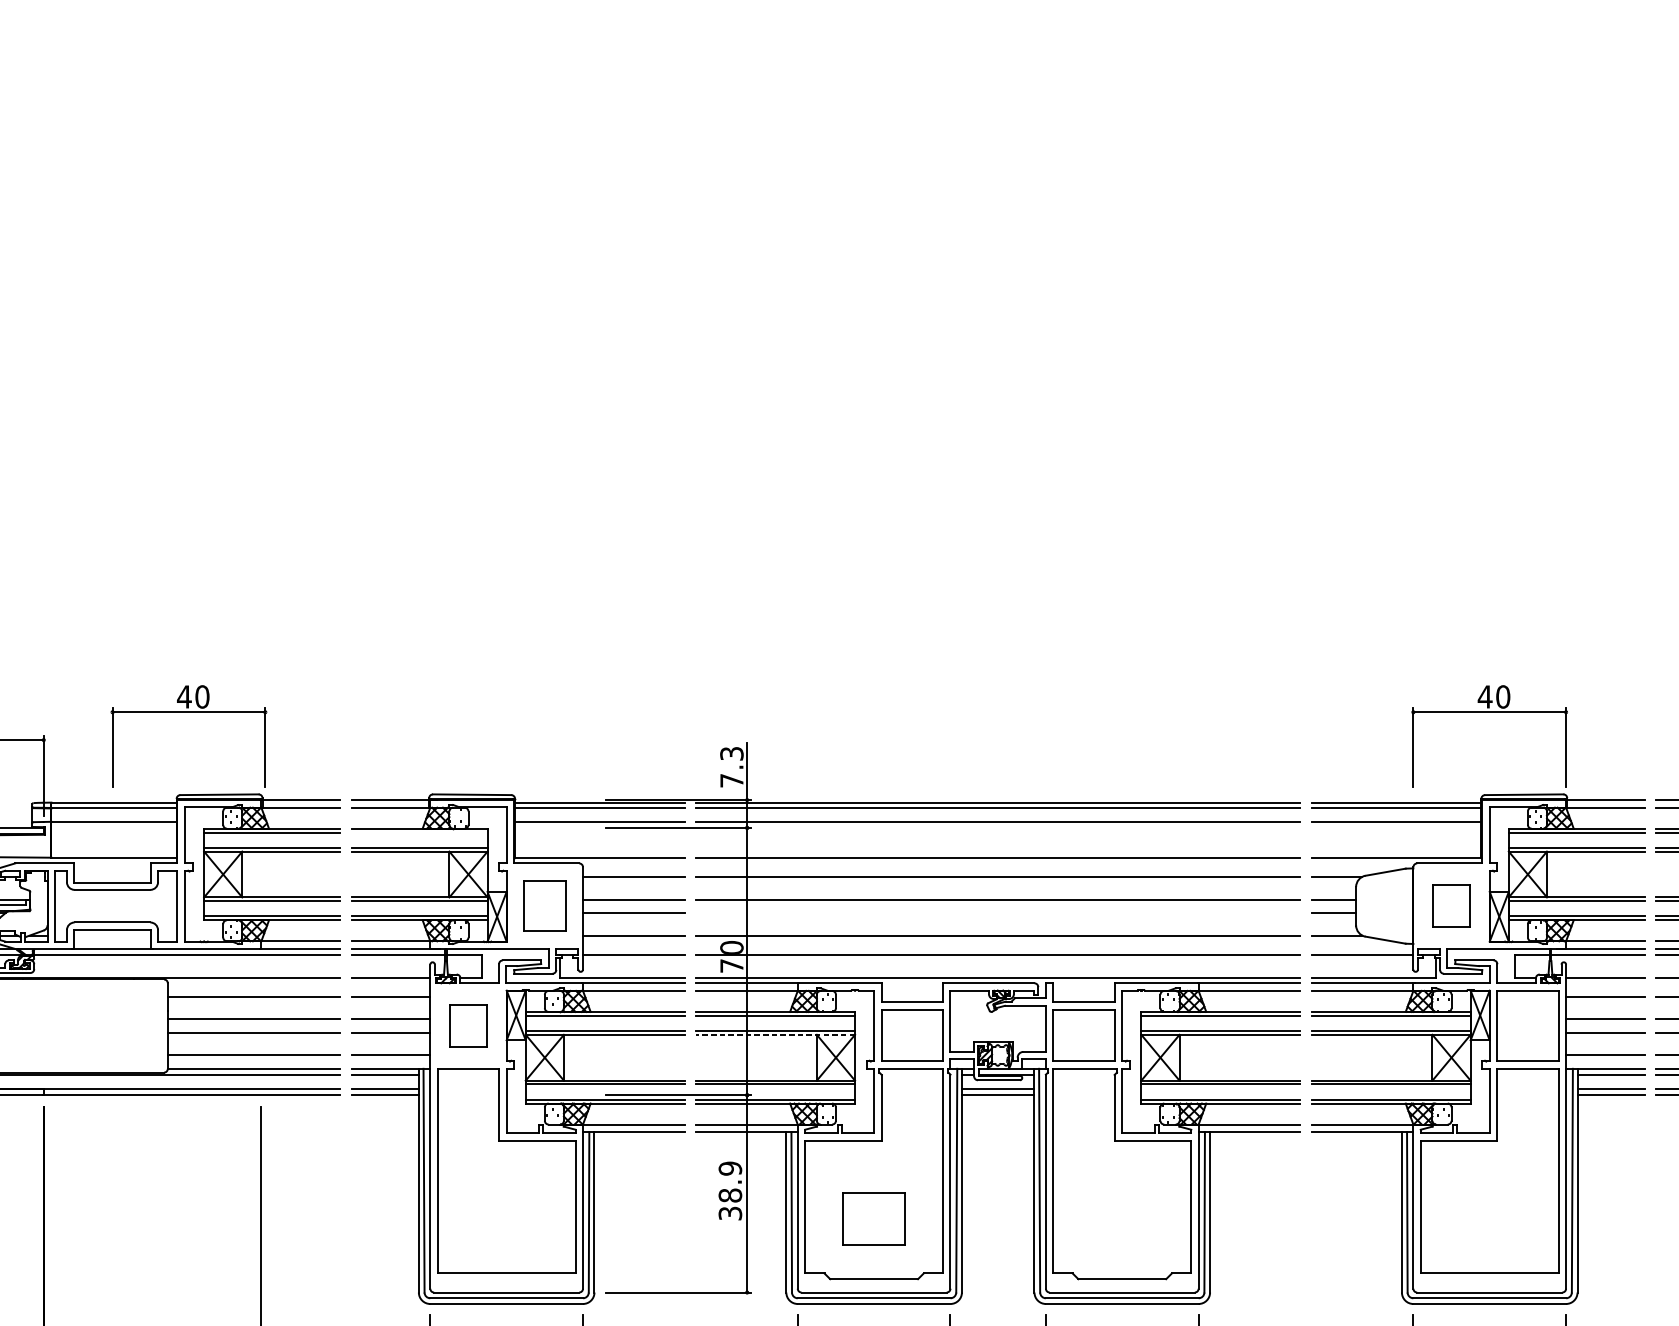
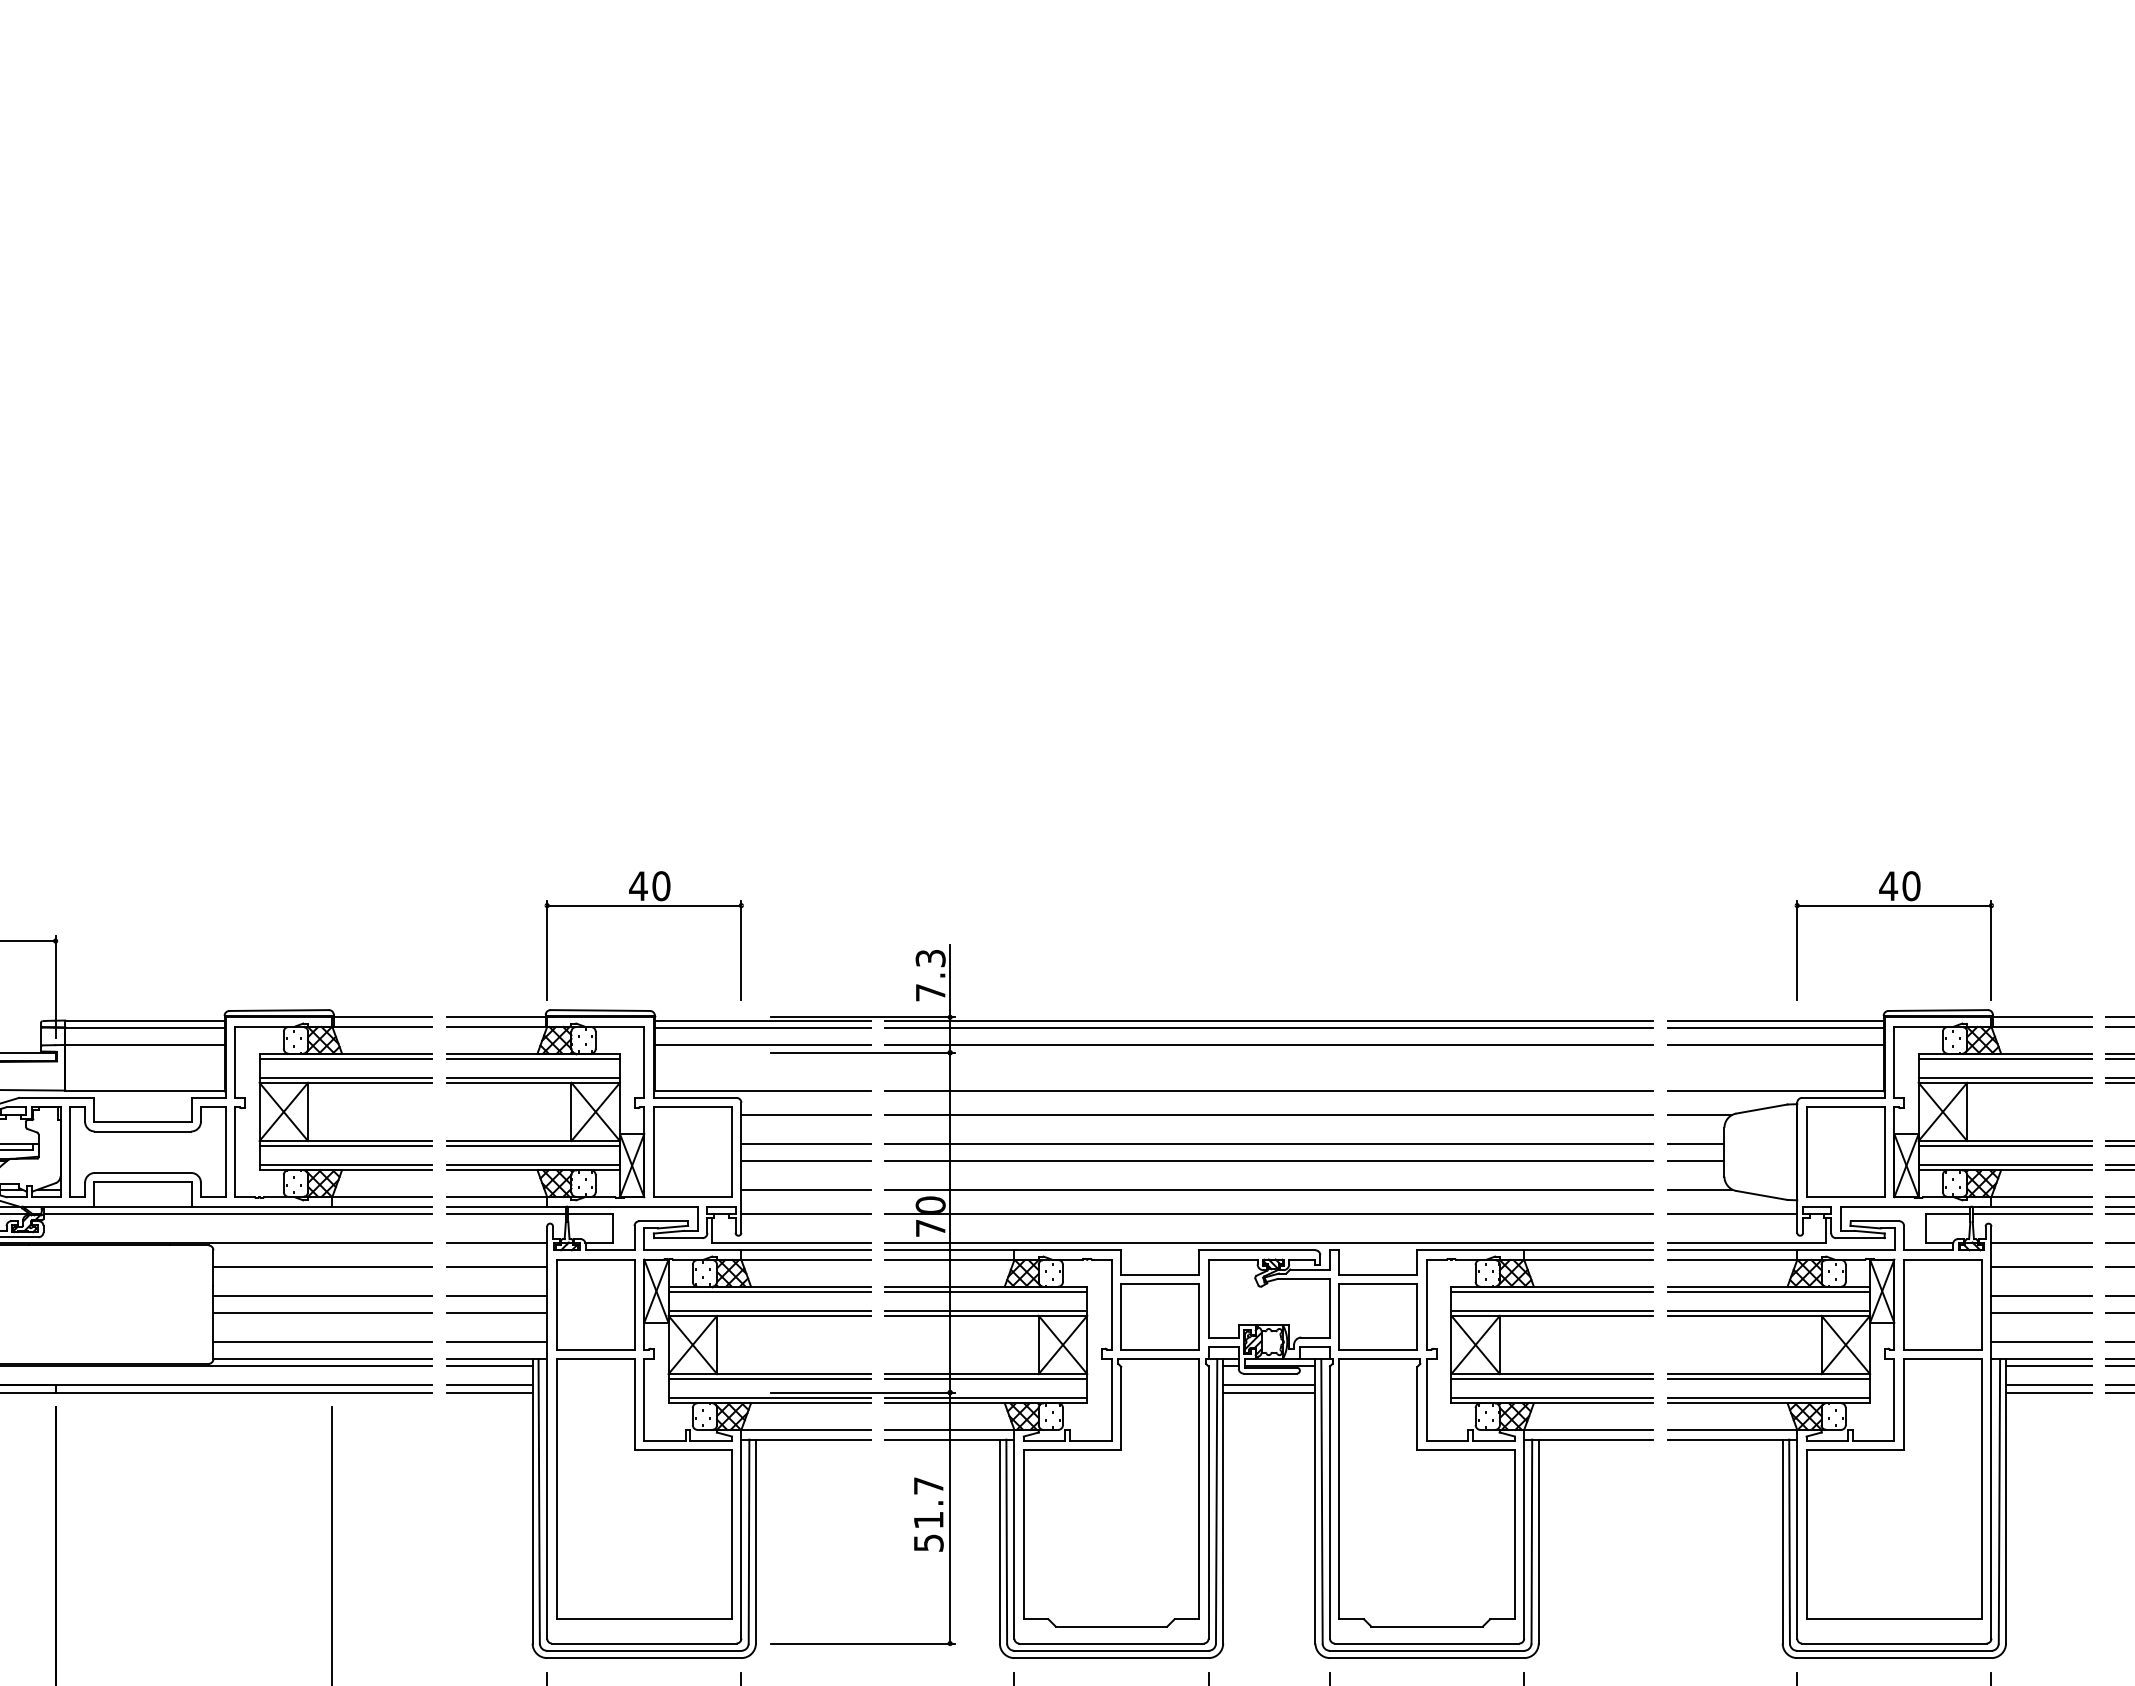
part: (188, 712) -> (643, 906), moved
line: (419, 832) -> (533, 1058), added
part: (544, 905) -> (692, 1151), size x1.43
part: (1451, 905) -> (1845, 1151), size x1.67
line: (998, 912) -> (1269, 1160), added
part: (468, 1025) -> (595, 1304), size x1.67
line: (775, 1034) -> (985, 1315), dashed -> solid
text: (730, 1191) -> (928, 1514), 38.9 -> 51.7
part: (873, 1218) -> (1110, 1549), removed

